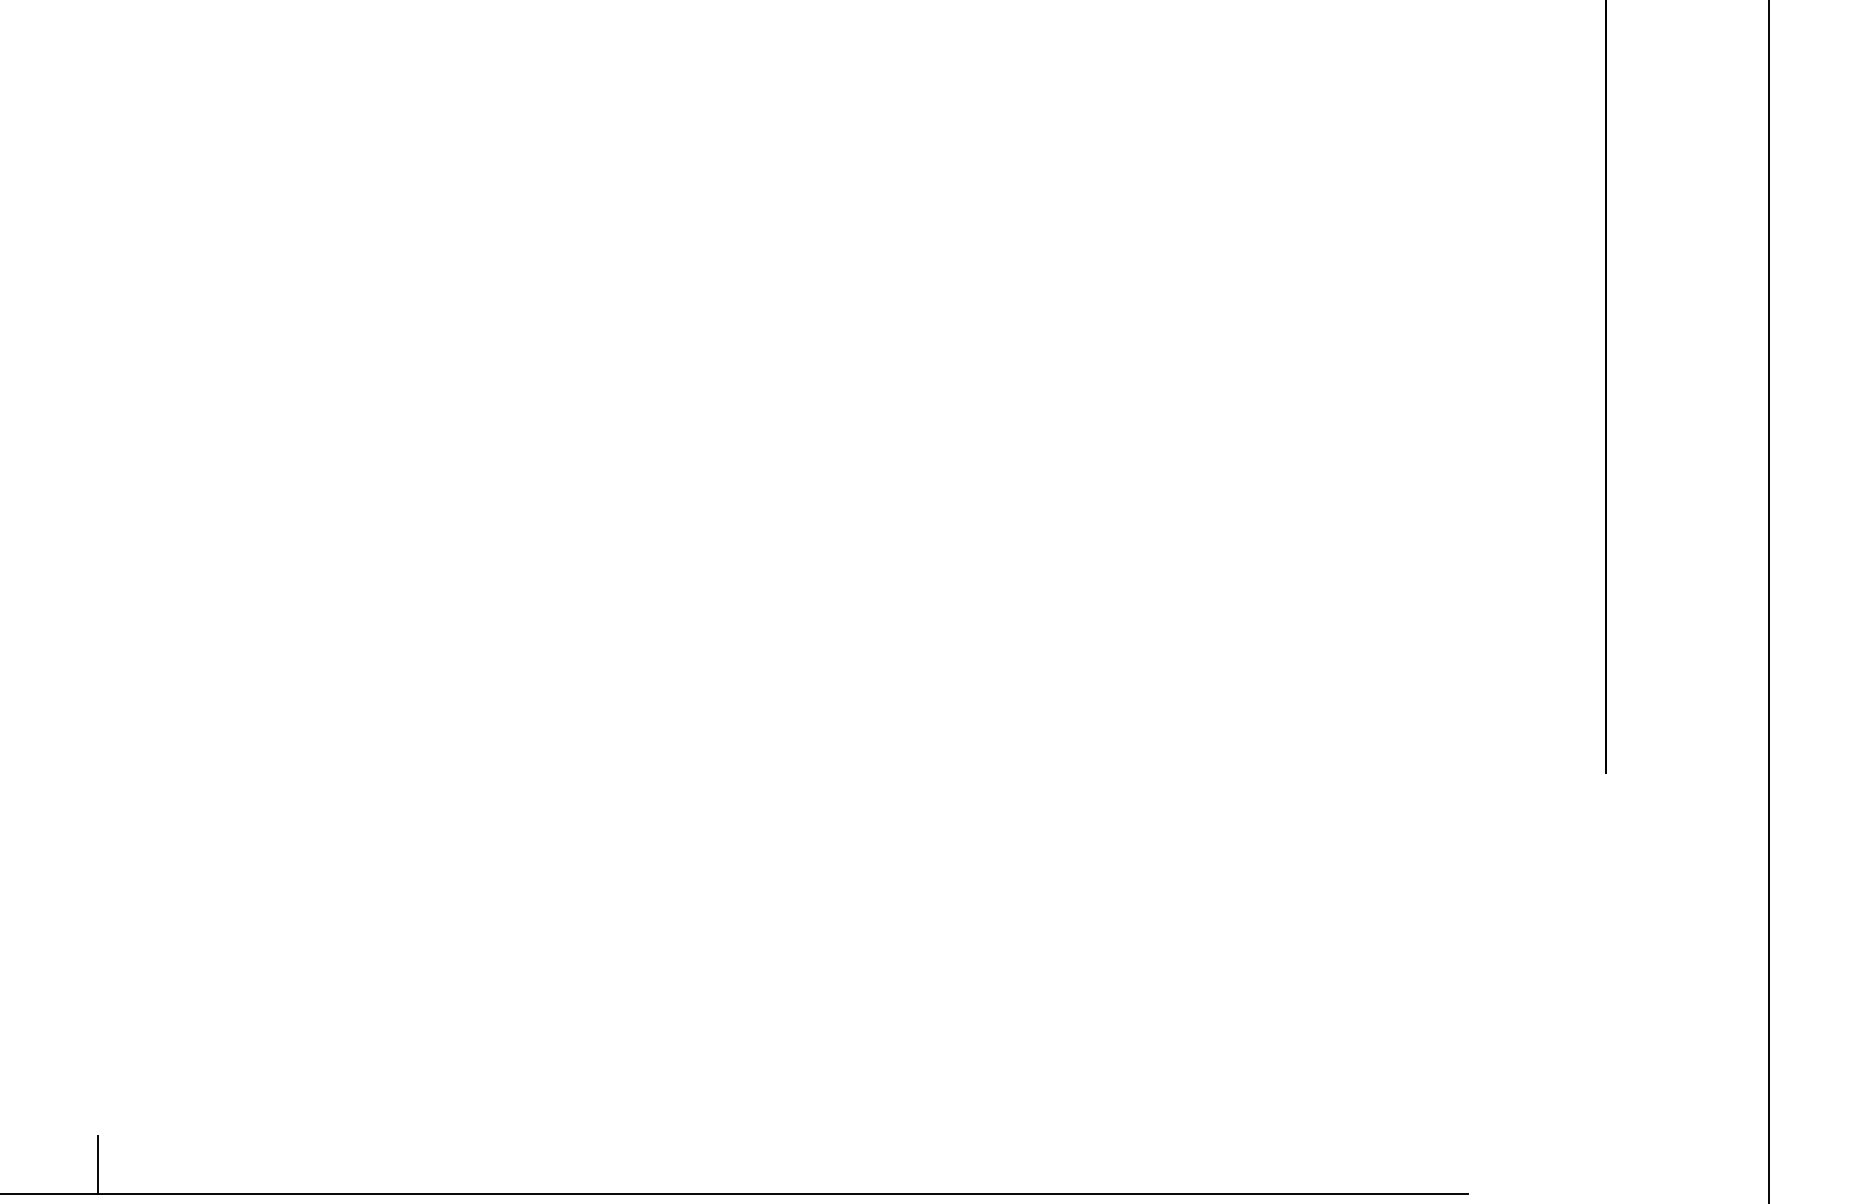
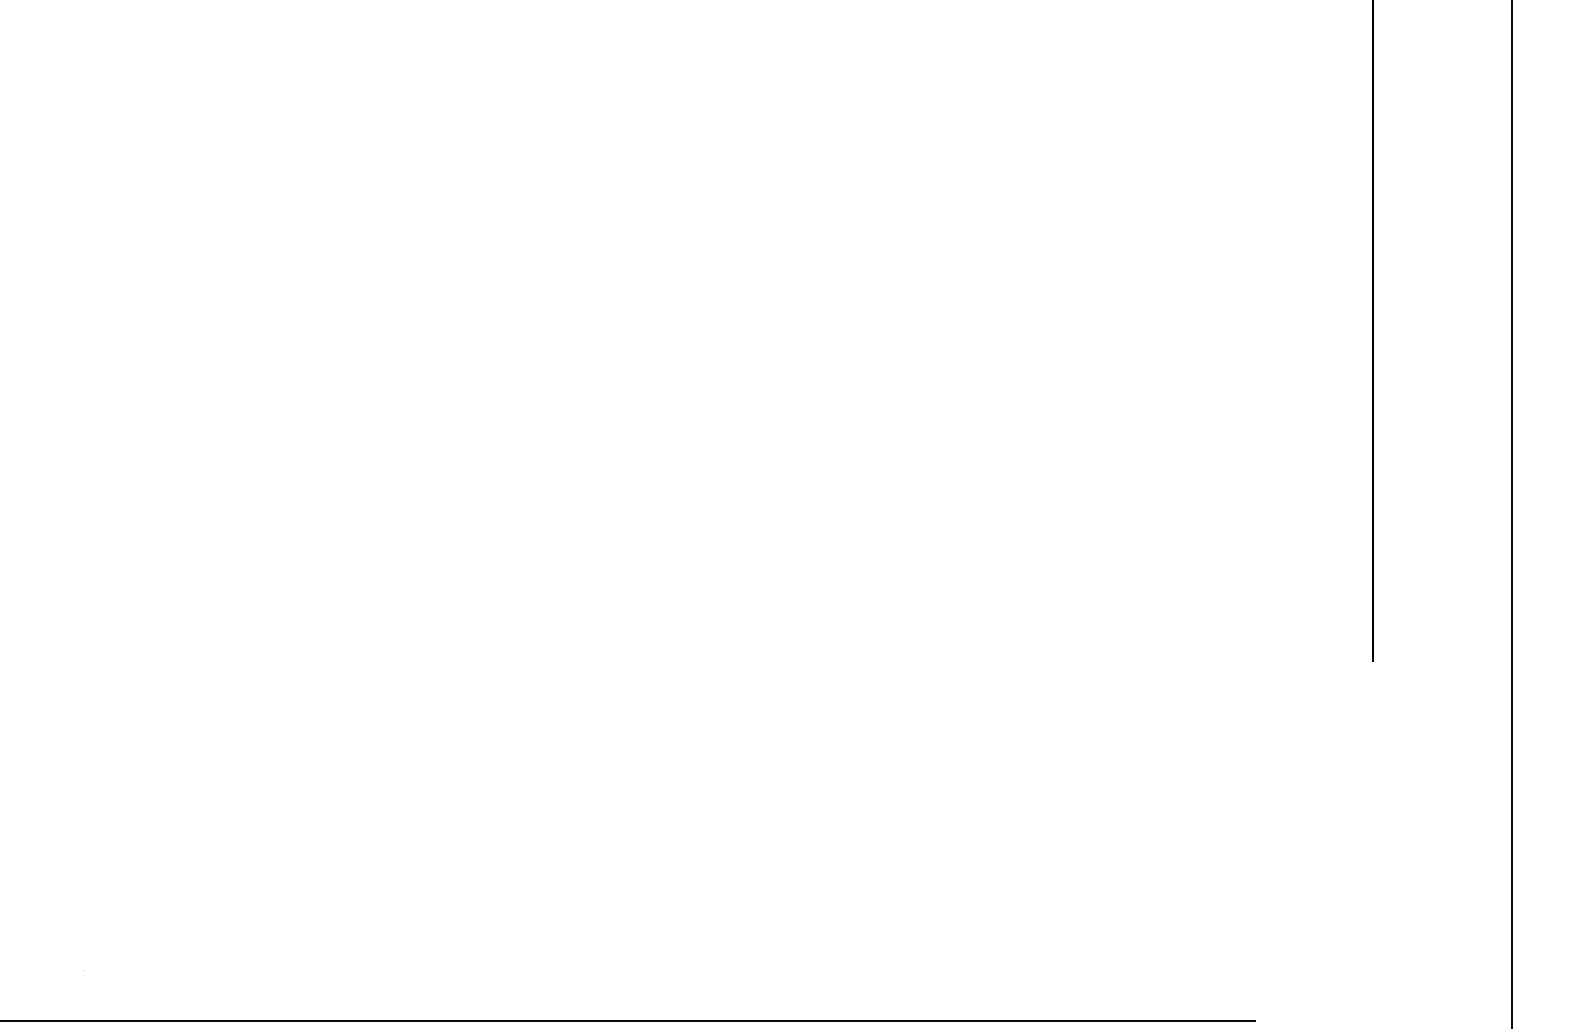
line: (98, 1164) -> (84, 995), removed

